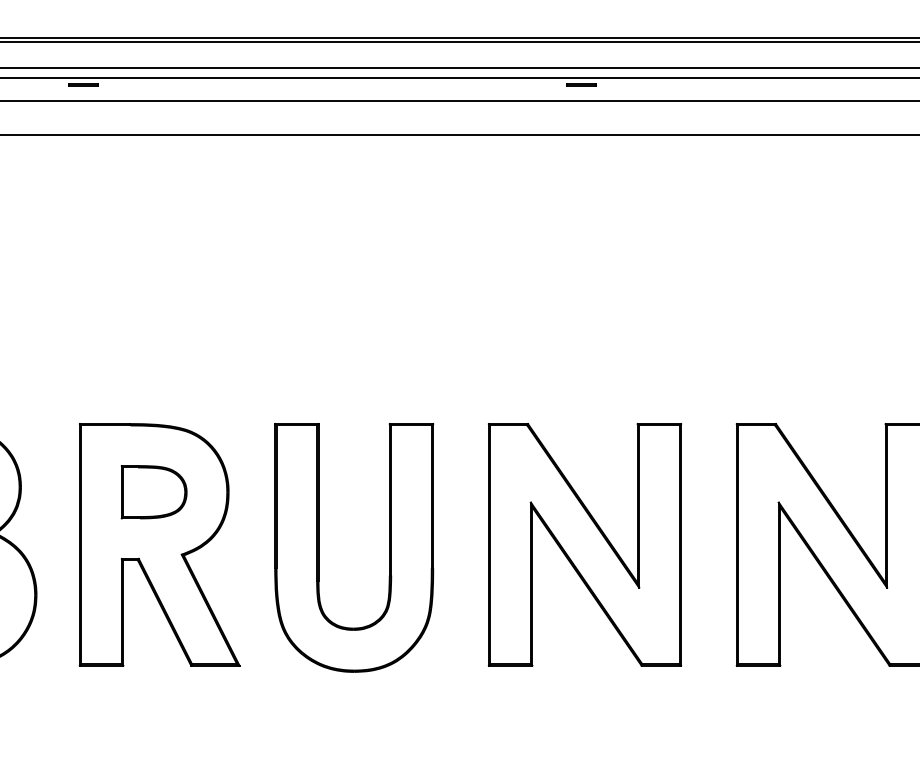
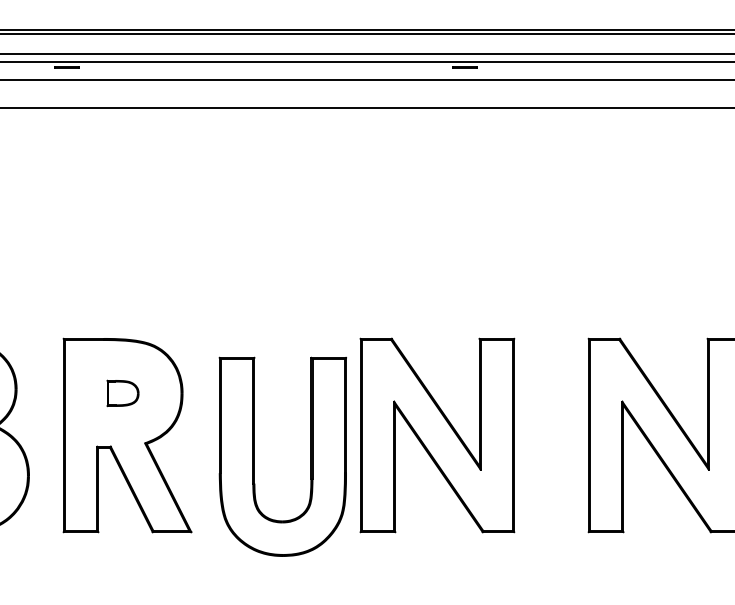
part: (153, 492) -> (122, 393), size x0.6
part: (585, 544) -> (437, 435), moved
part: (318, 547) -> (254, 456), moved

